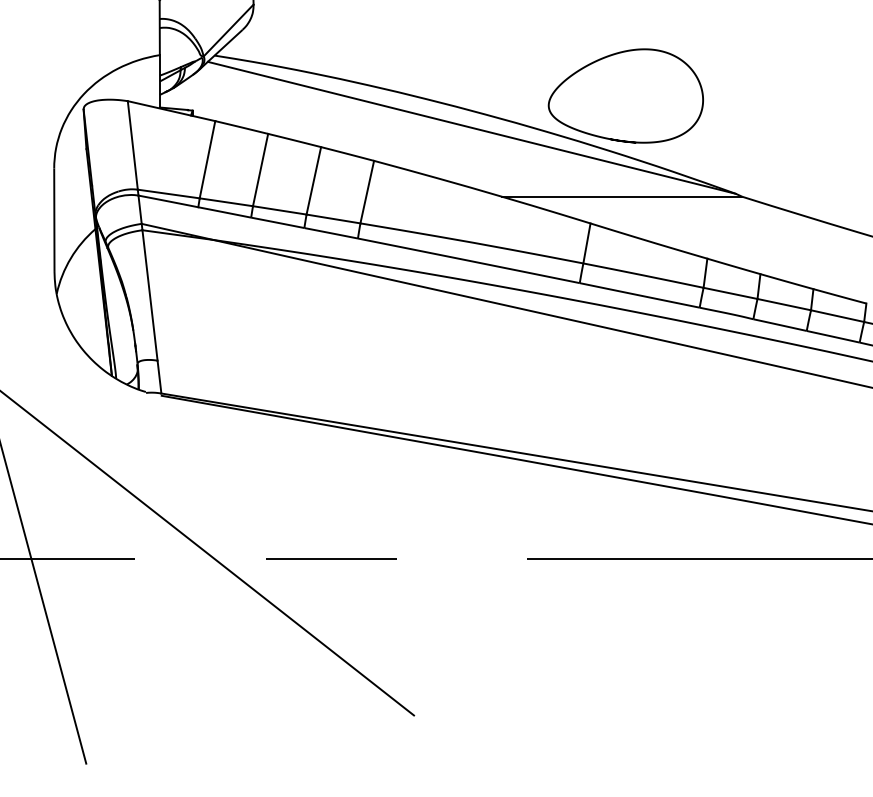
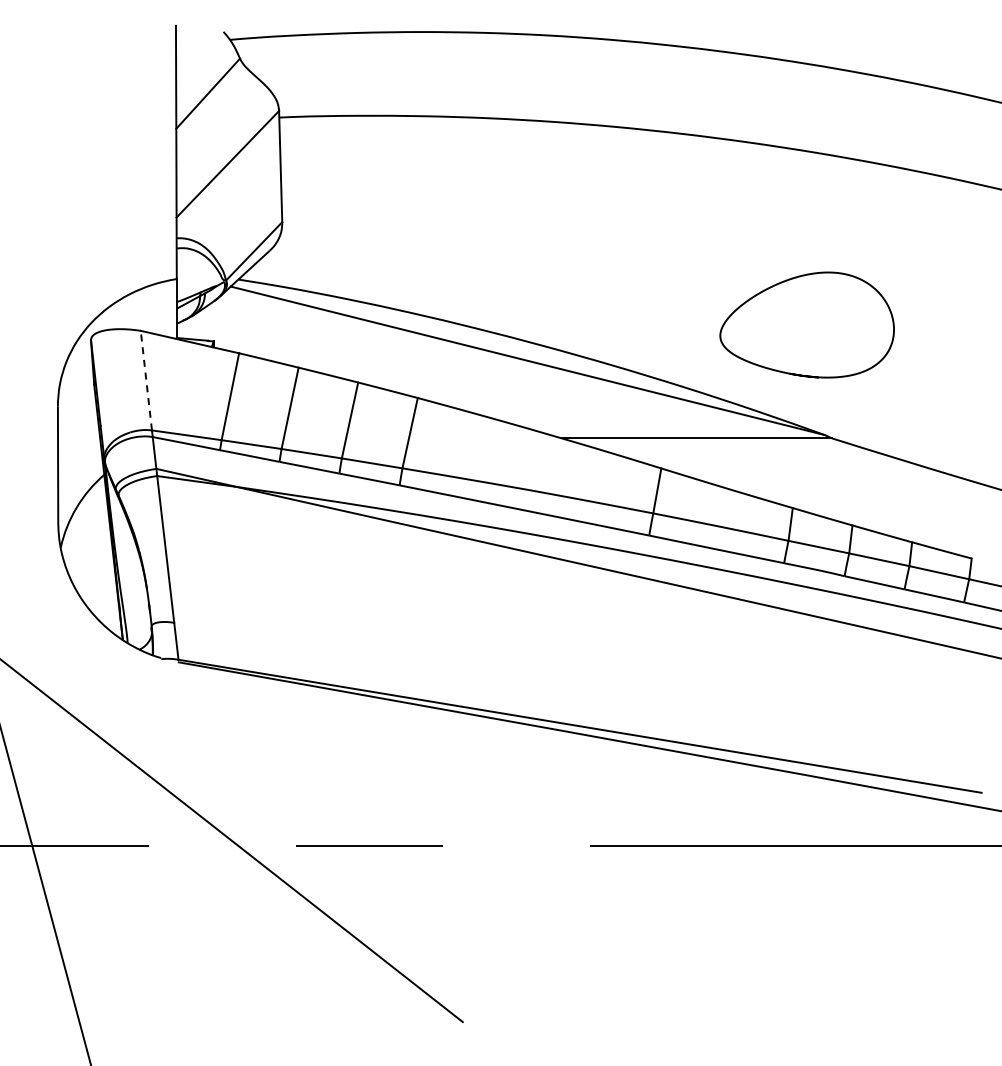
curve: (611, 56) -> (790, 280), moved
line: (132, 145) -> (146, 380), solid -> dashed

